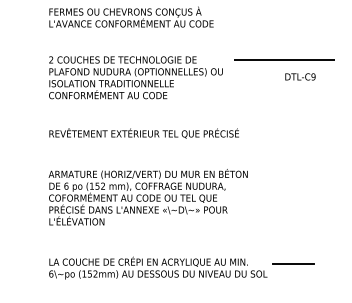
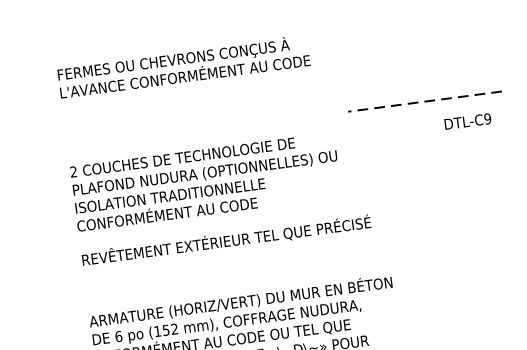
line: (284, 60) -> (425, 101), solid -> dashed
text: (300, 76) -> (467, 120), moved
text: (135, 77) -> (205, 181), moved

